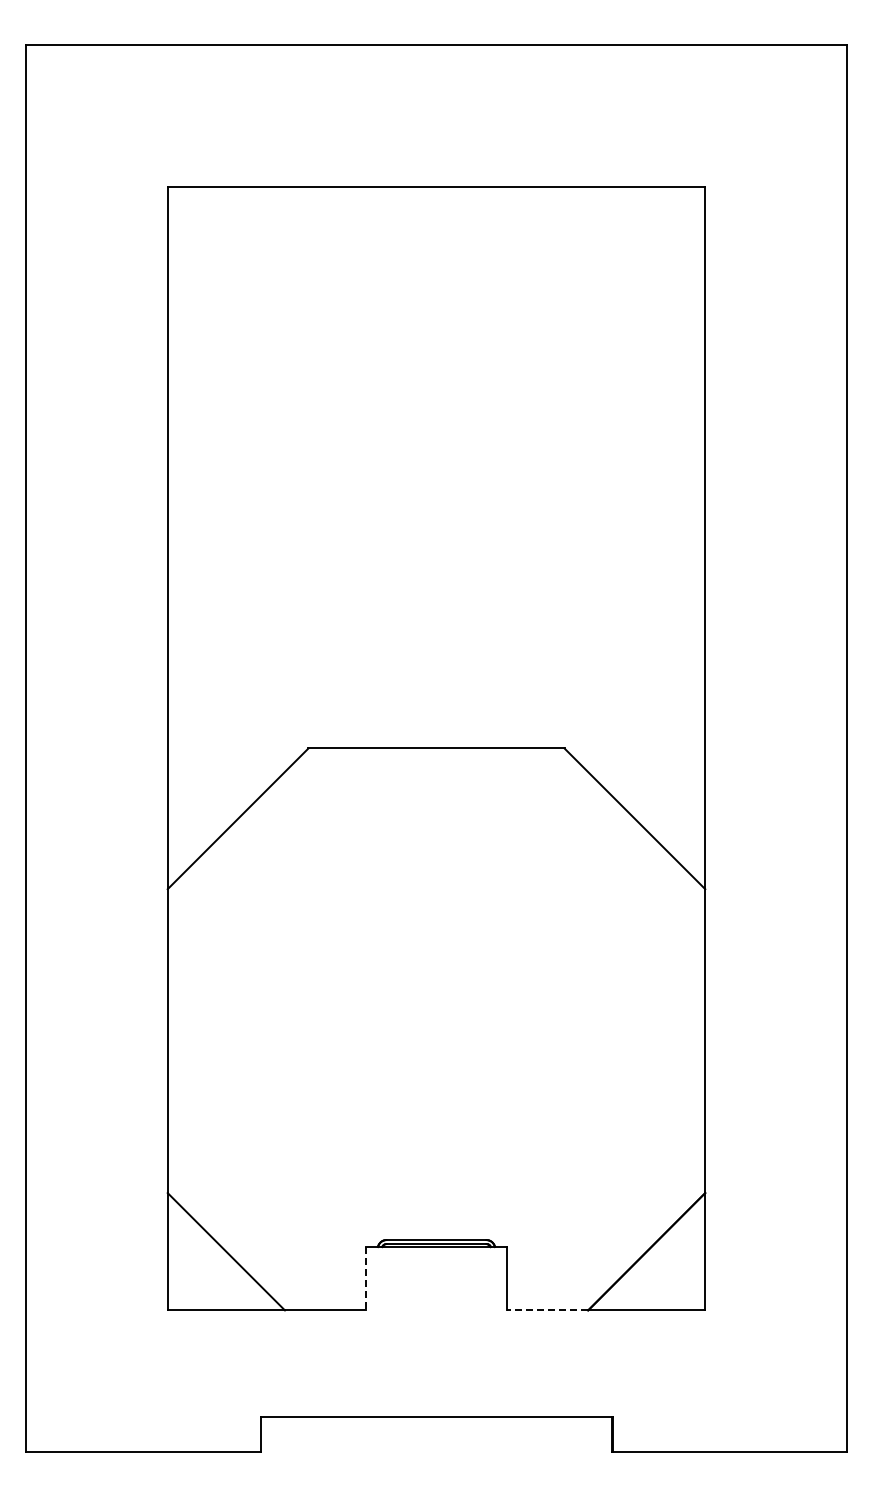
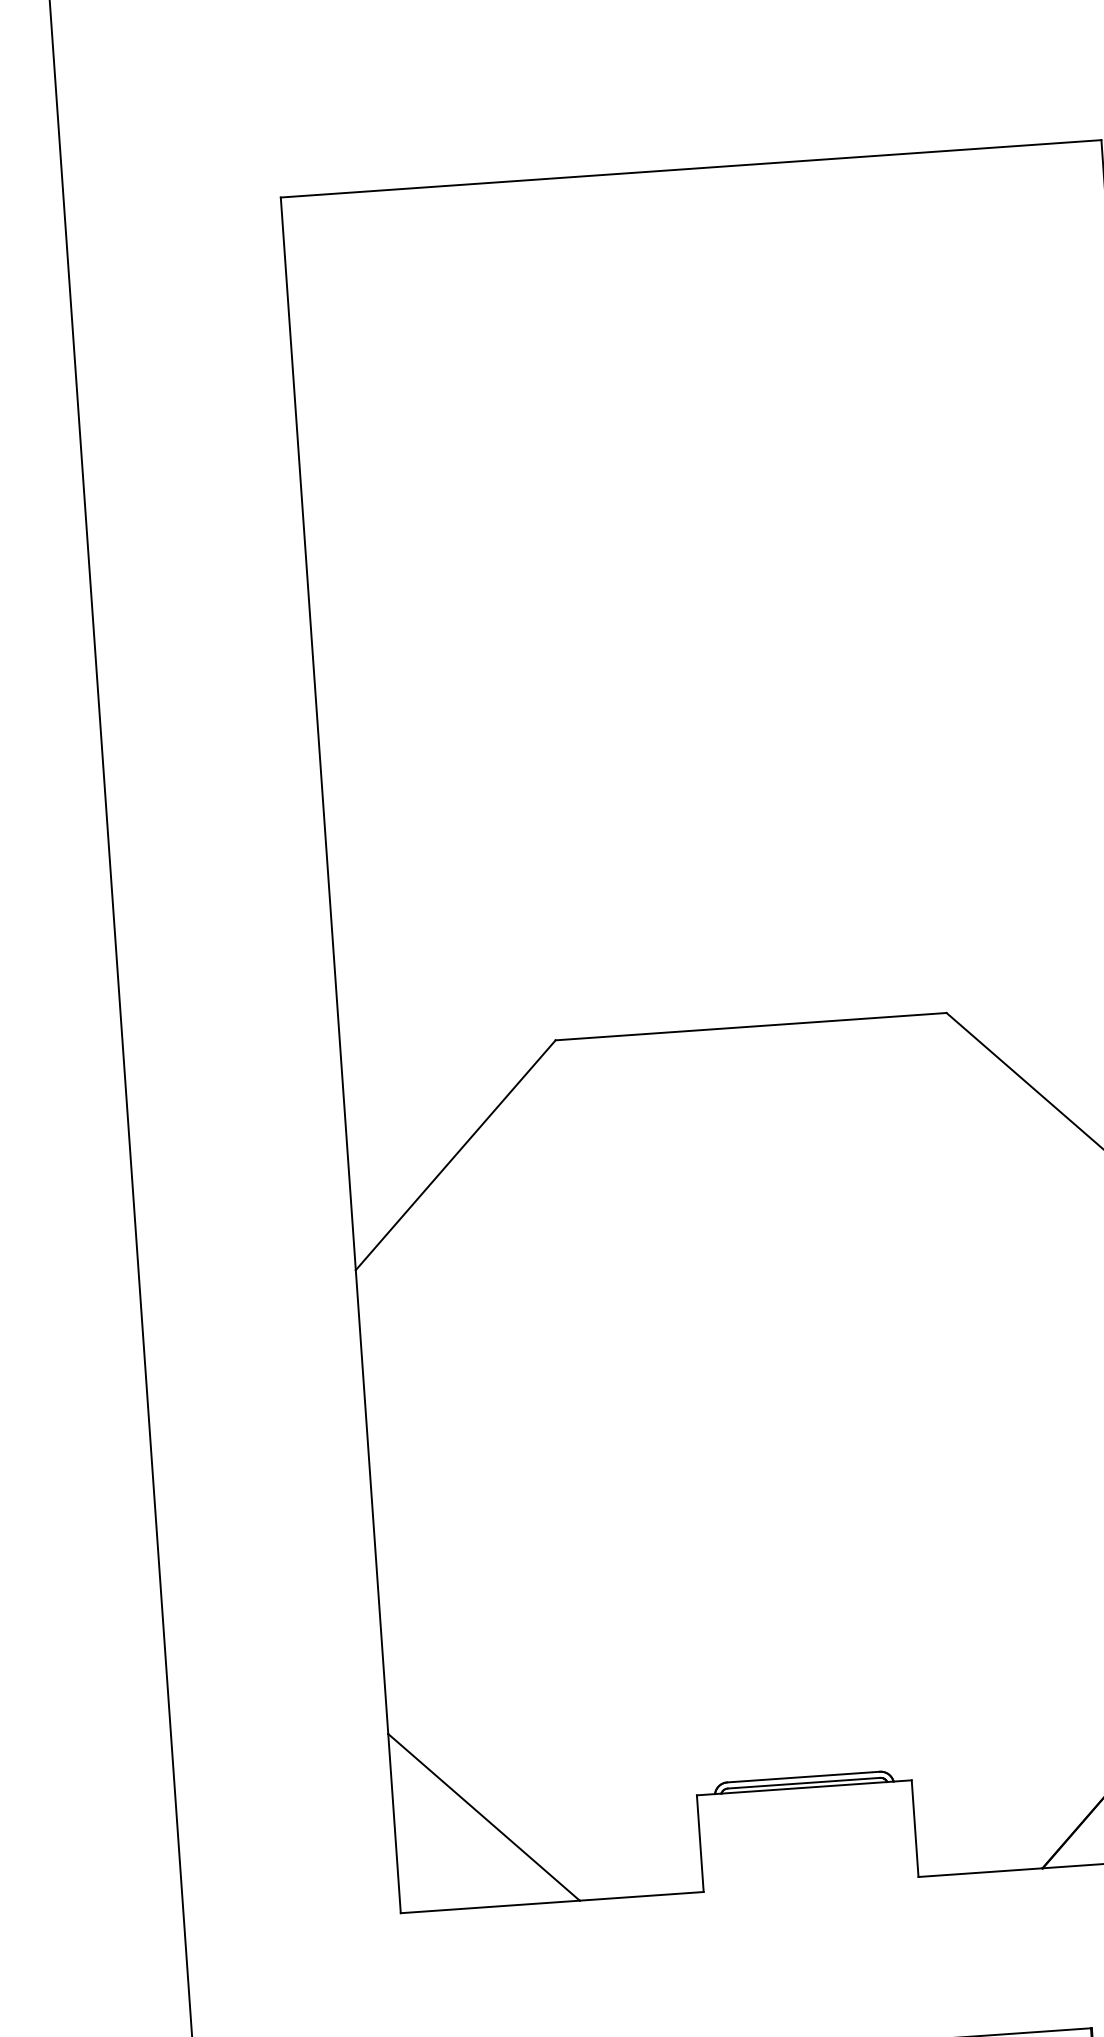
line: (366, 1278) -> (700, 1843), dashed -> solid
line: (547, 1310) -> (980, 1872), dashed -> solid

